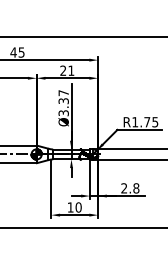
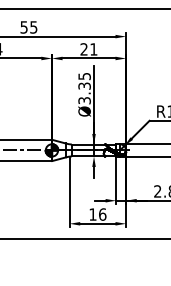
text: (13, 52) -> (23, 27), 45 -> 55
text: (63, 93) -> (84, 76), Ø3.37 -> Ø3.35
text: (78, 207) -> (102, 214), 10 -> 16

